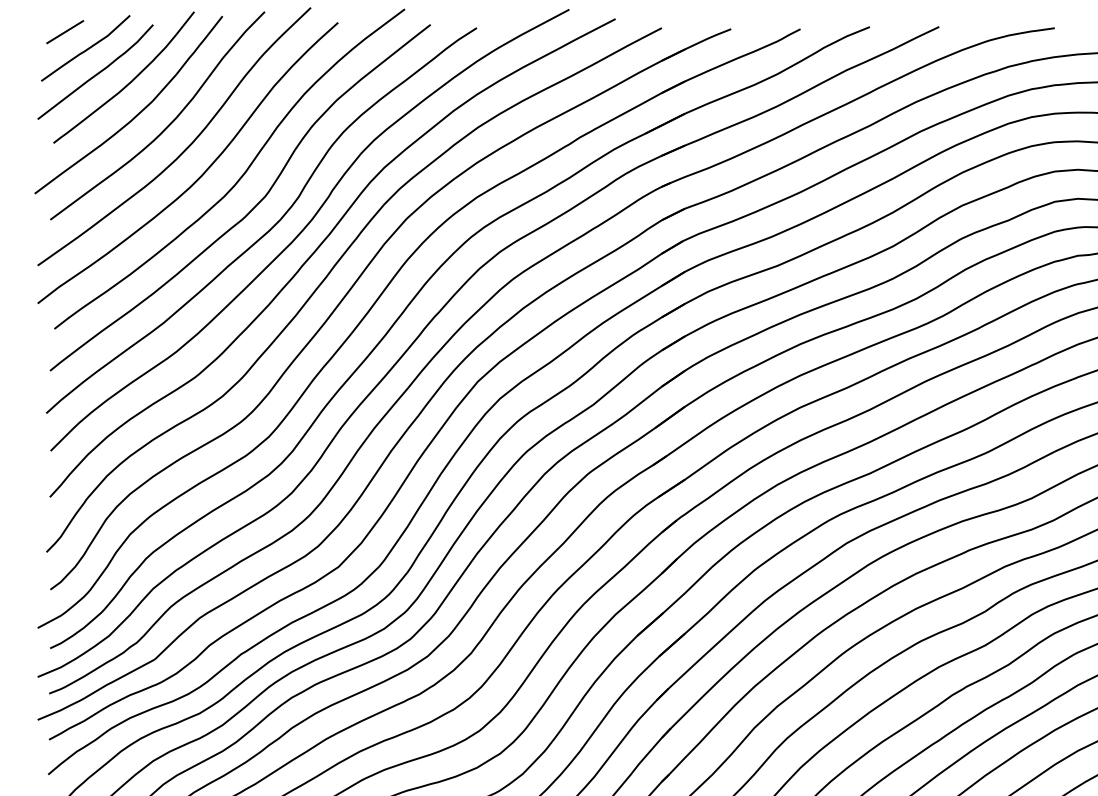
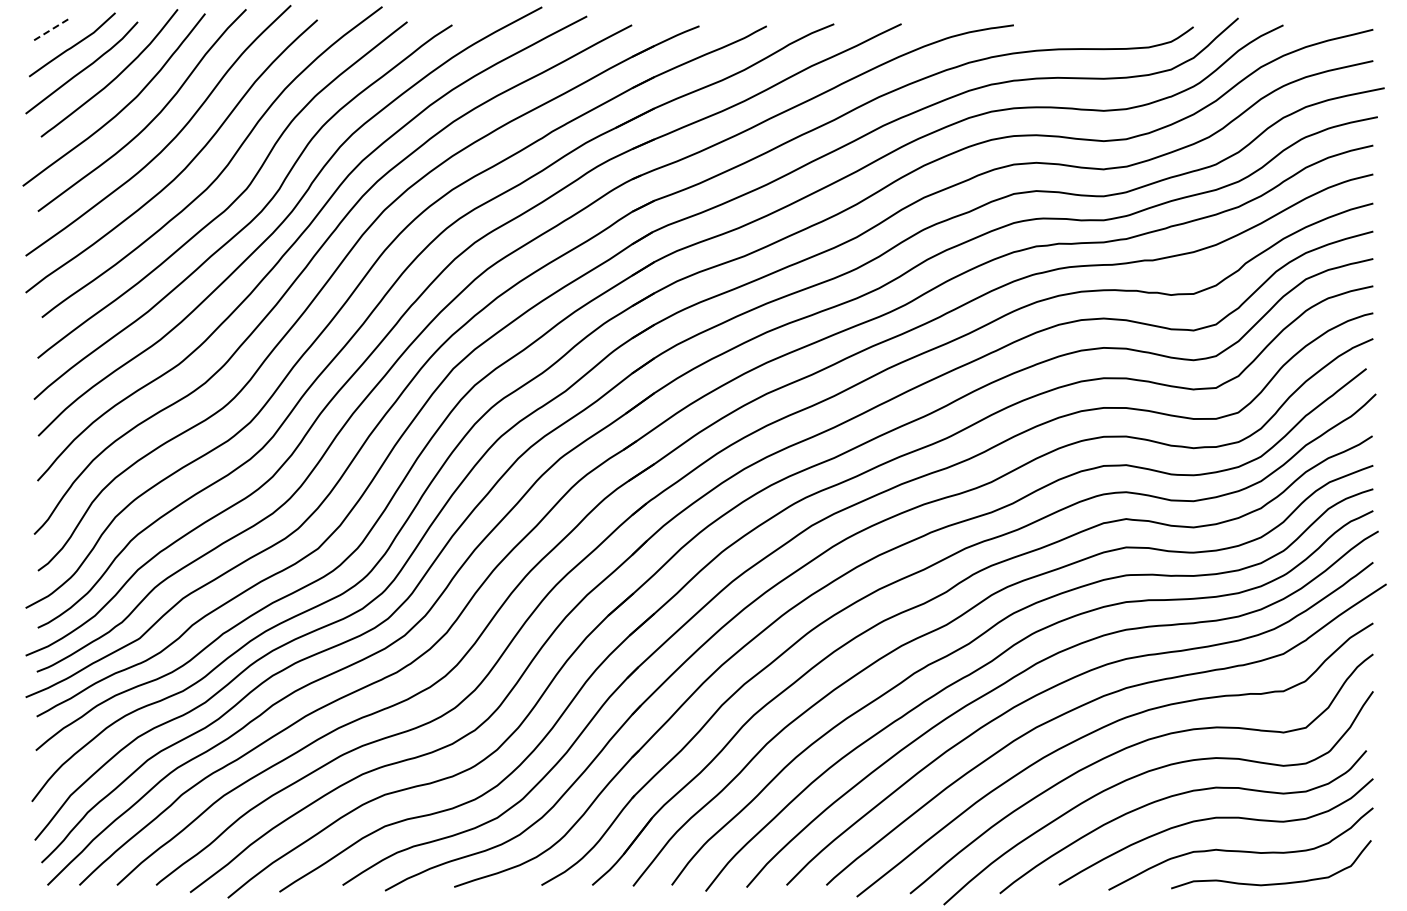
line: (65, 31) -> (52, 28), solid -> dashed

